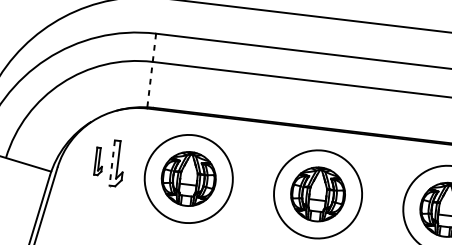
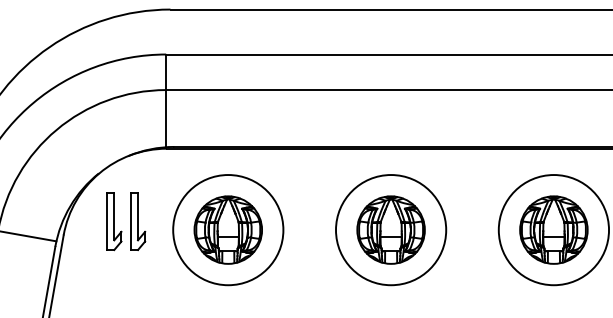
line: (151, 71) -> (166, 101), dashed -> solid
part: (99, 161) -> (114, 221), size x1.67
line: (111, 163) -> (130, 222), dashed -> solid

